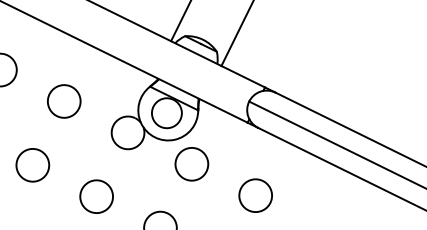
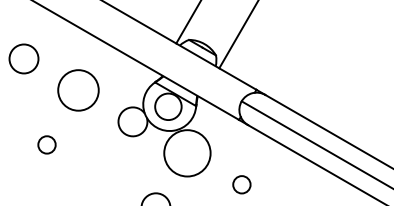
circle: (64, 100) -> (78, 89), size x1.4
circle: (190, 163) -> (186, 152), size x1.6
circle: (32, 164) -> (46, 144), size x0.6
circle: (255, 195) -> (241, 184), size x0.6
circle: (96, 196) -> (101, 176), removed

